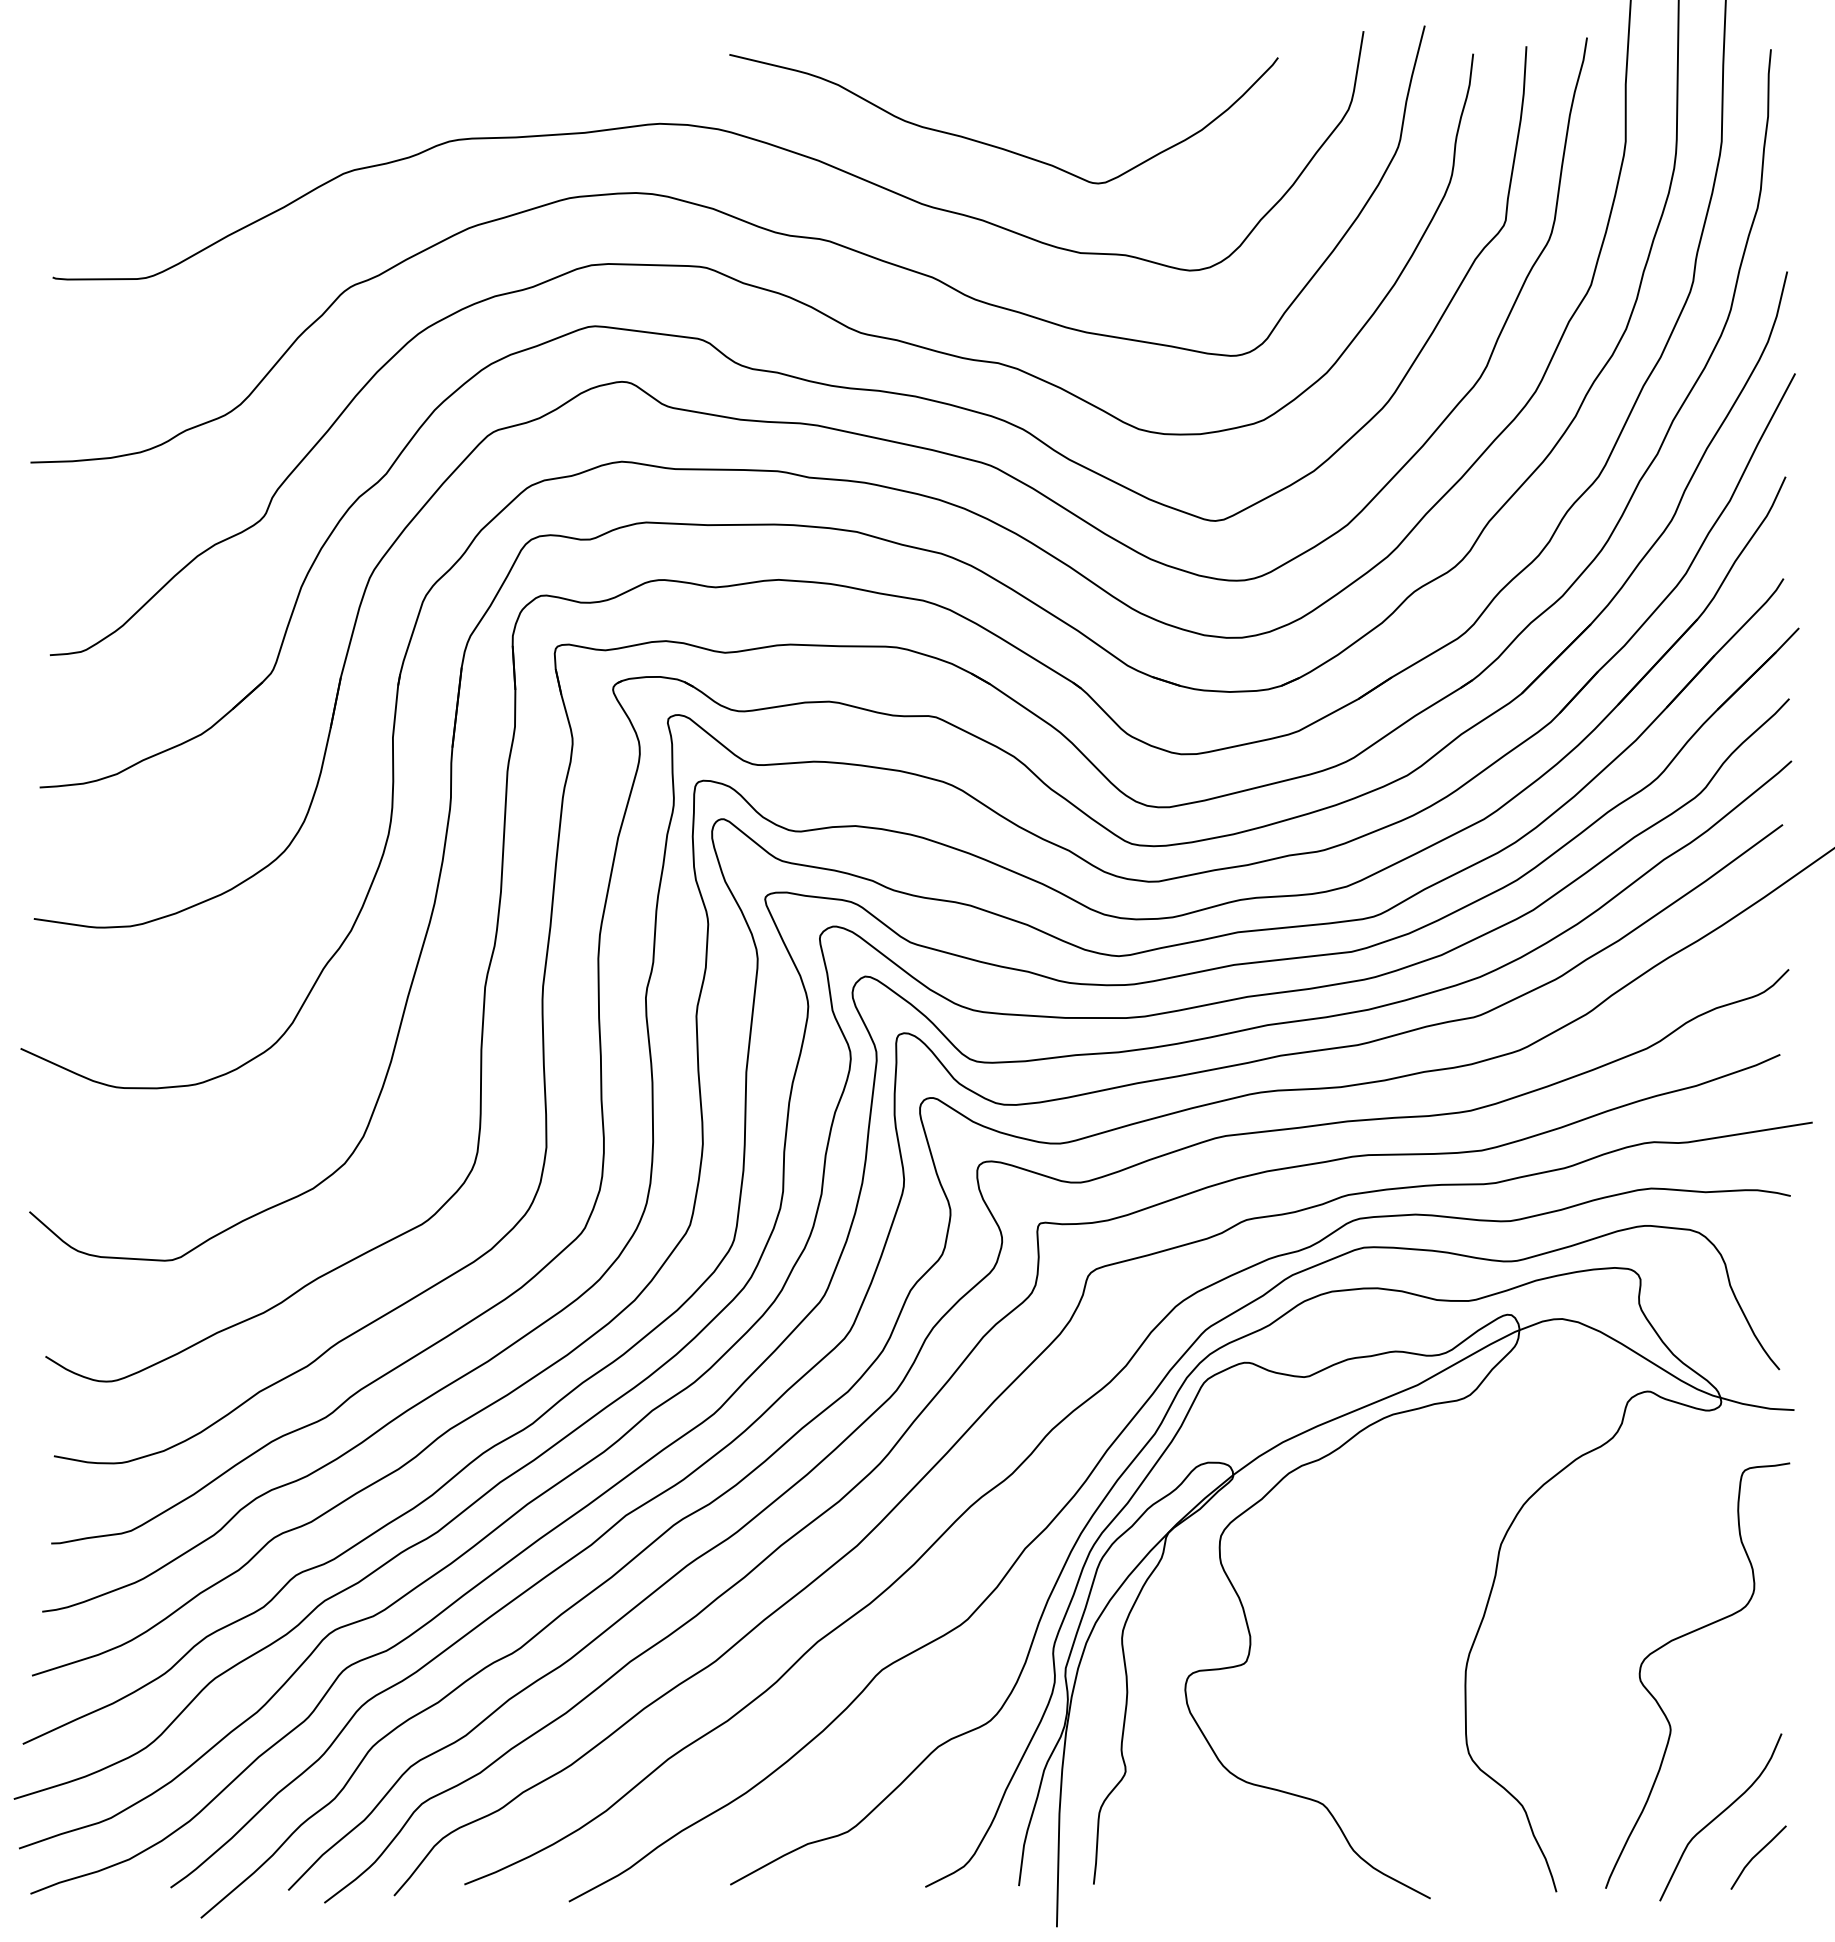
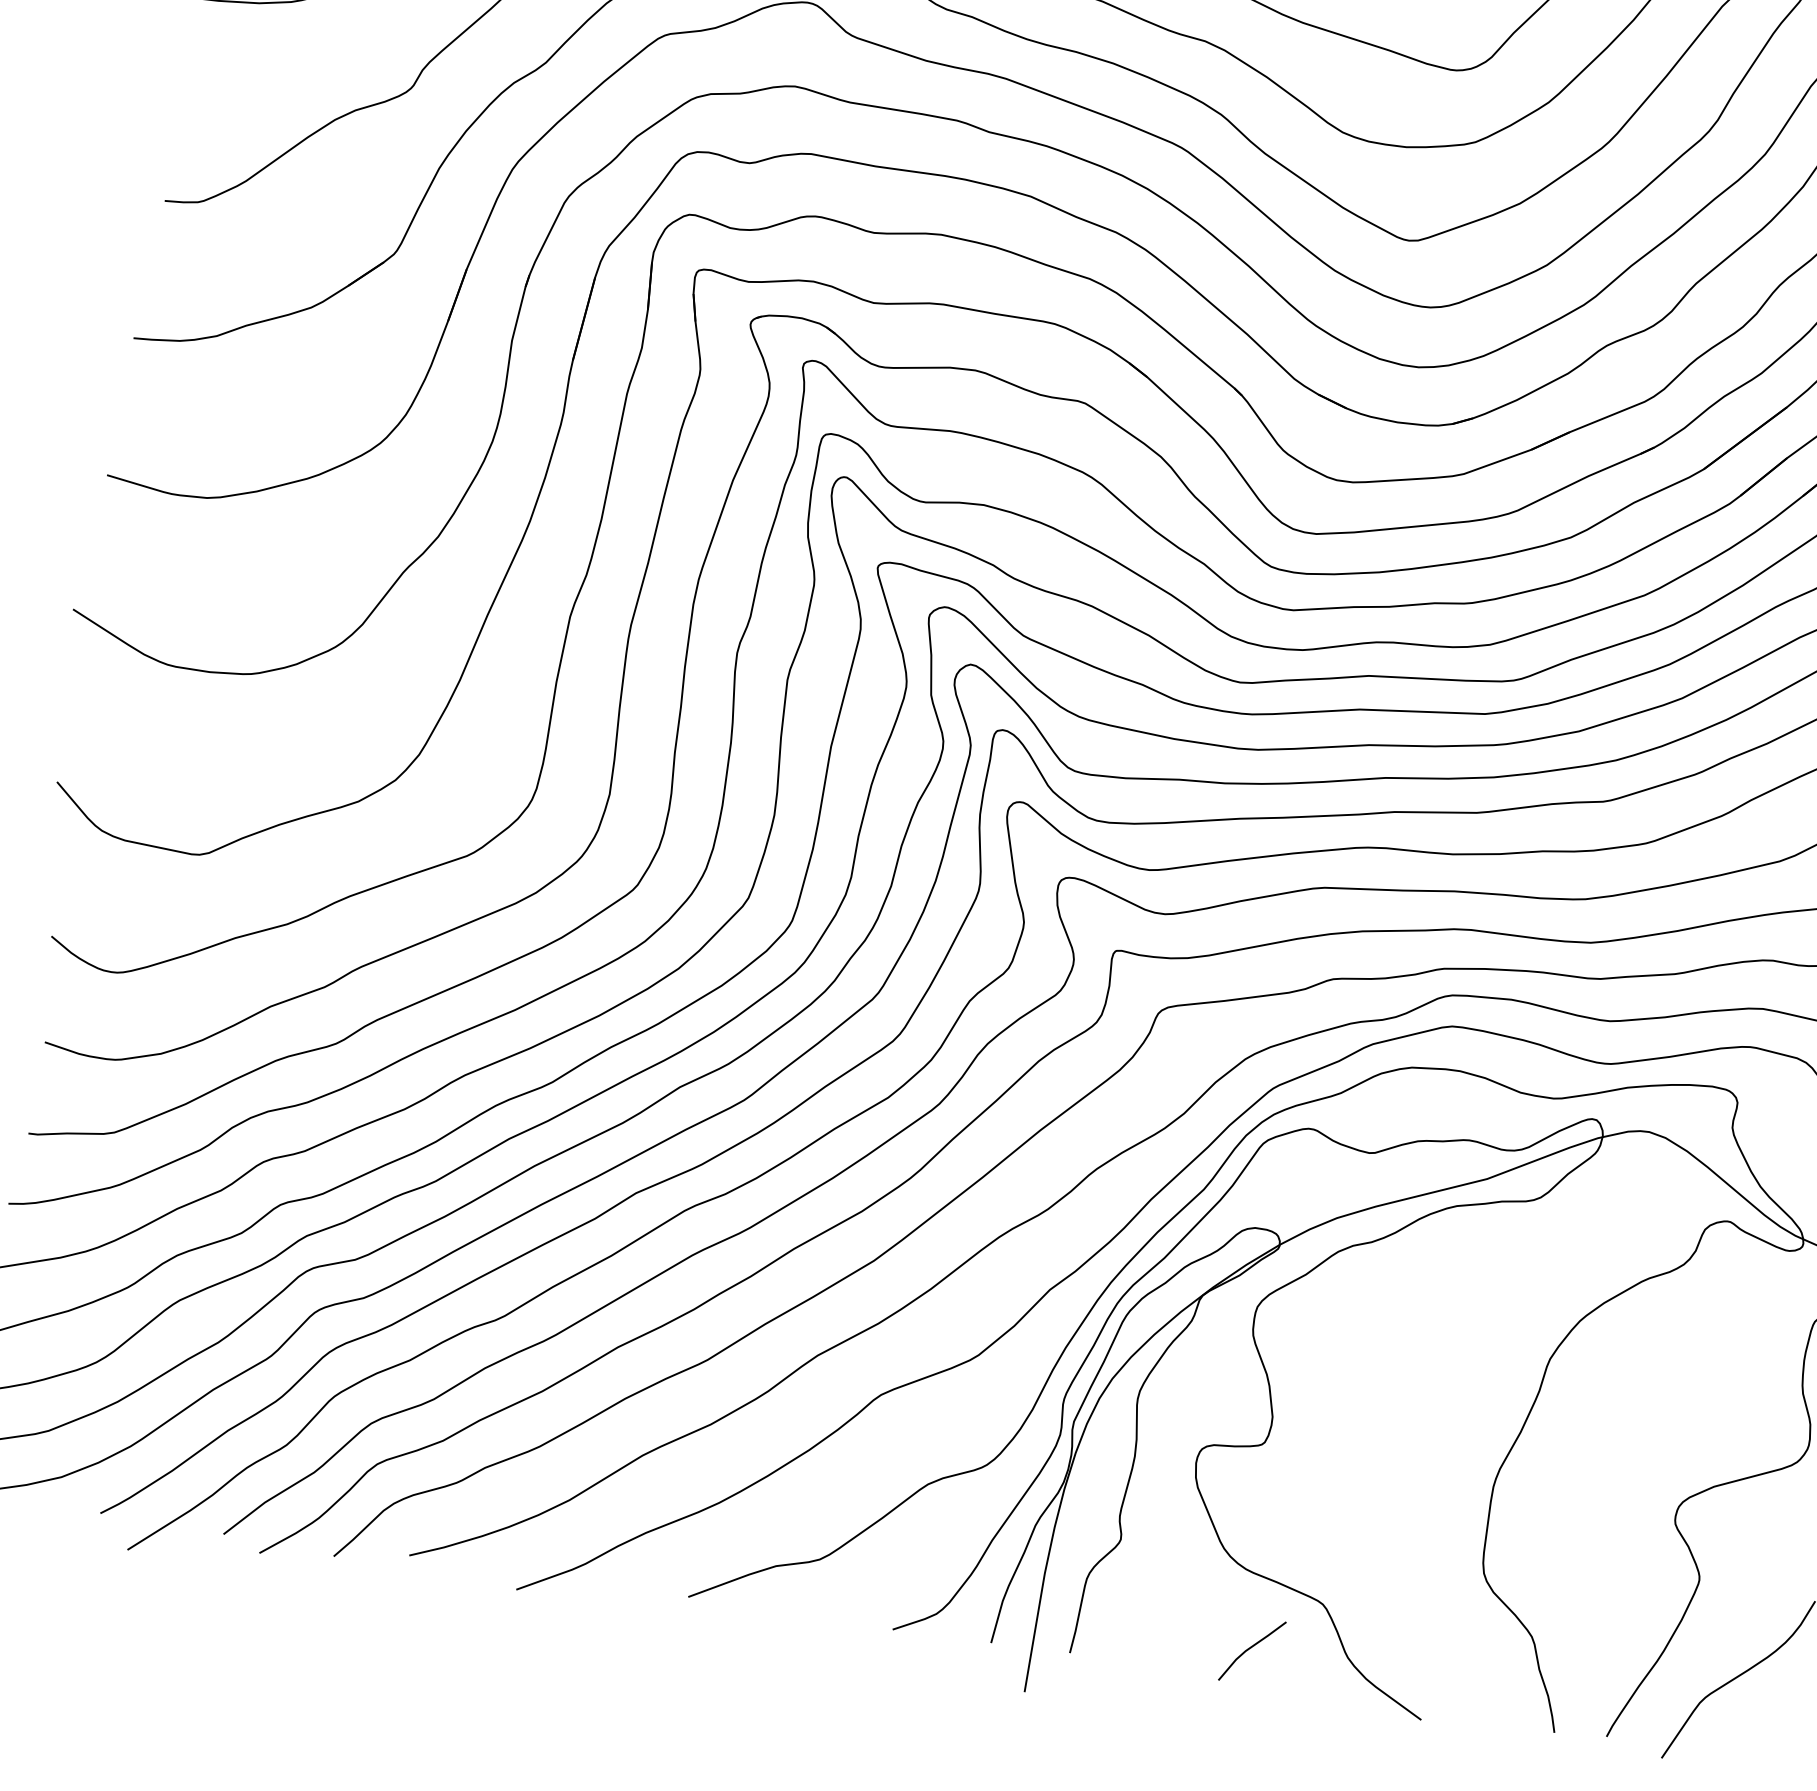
line: (1757, 1855) -> (1251, 1648), moved

